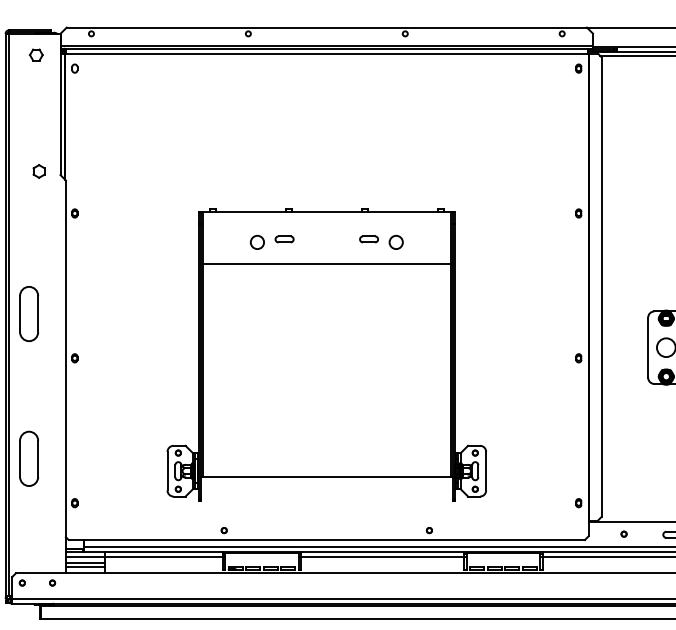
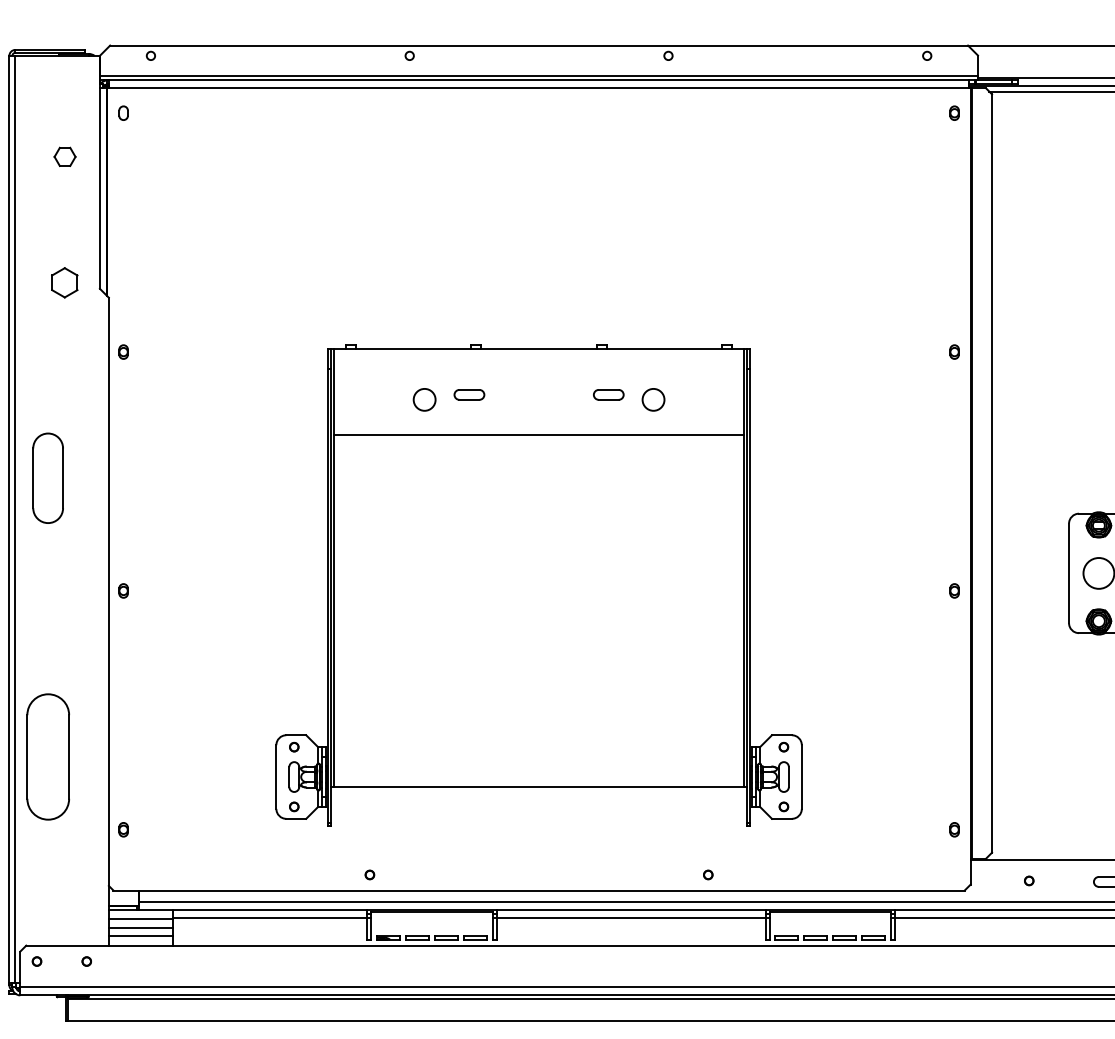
part: (36, 54) -> (65, 155), moved
part: (38, 171) -> (63, 282), size x1.4
part: (28, 314) -> (47, 479), moved
part: (28, 458) -> (47, 756), size x1.4

